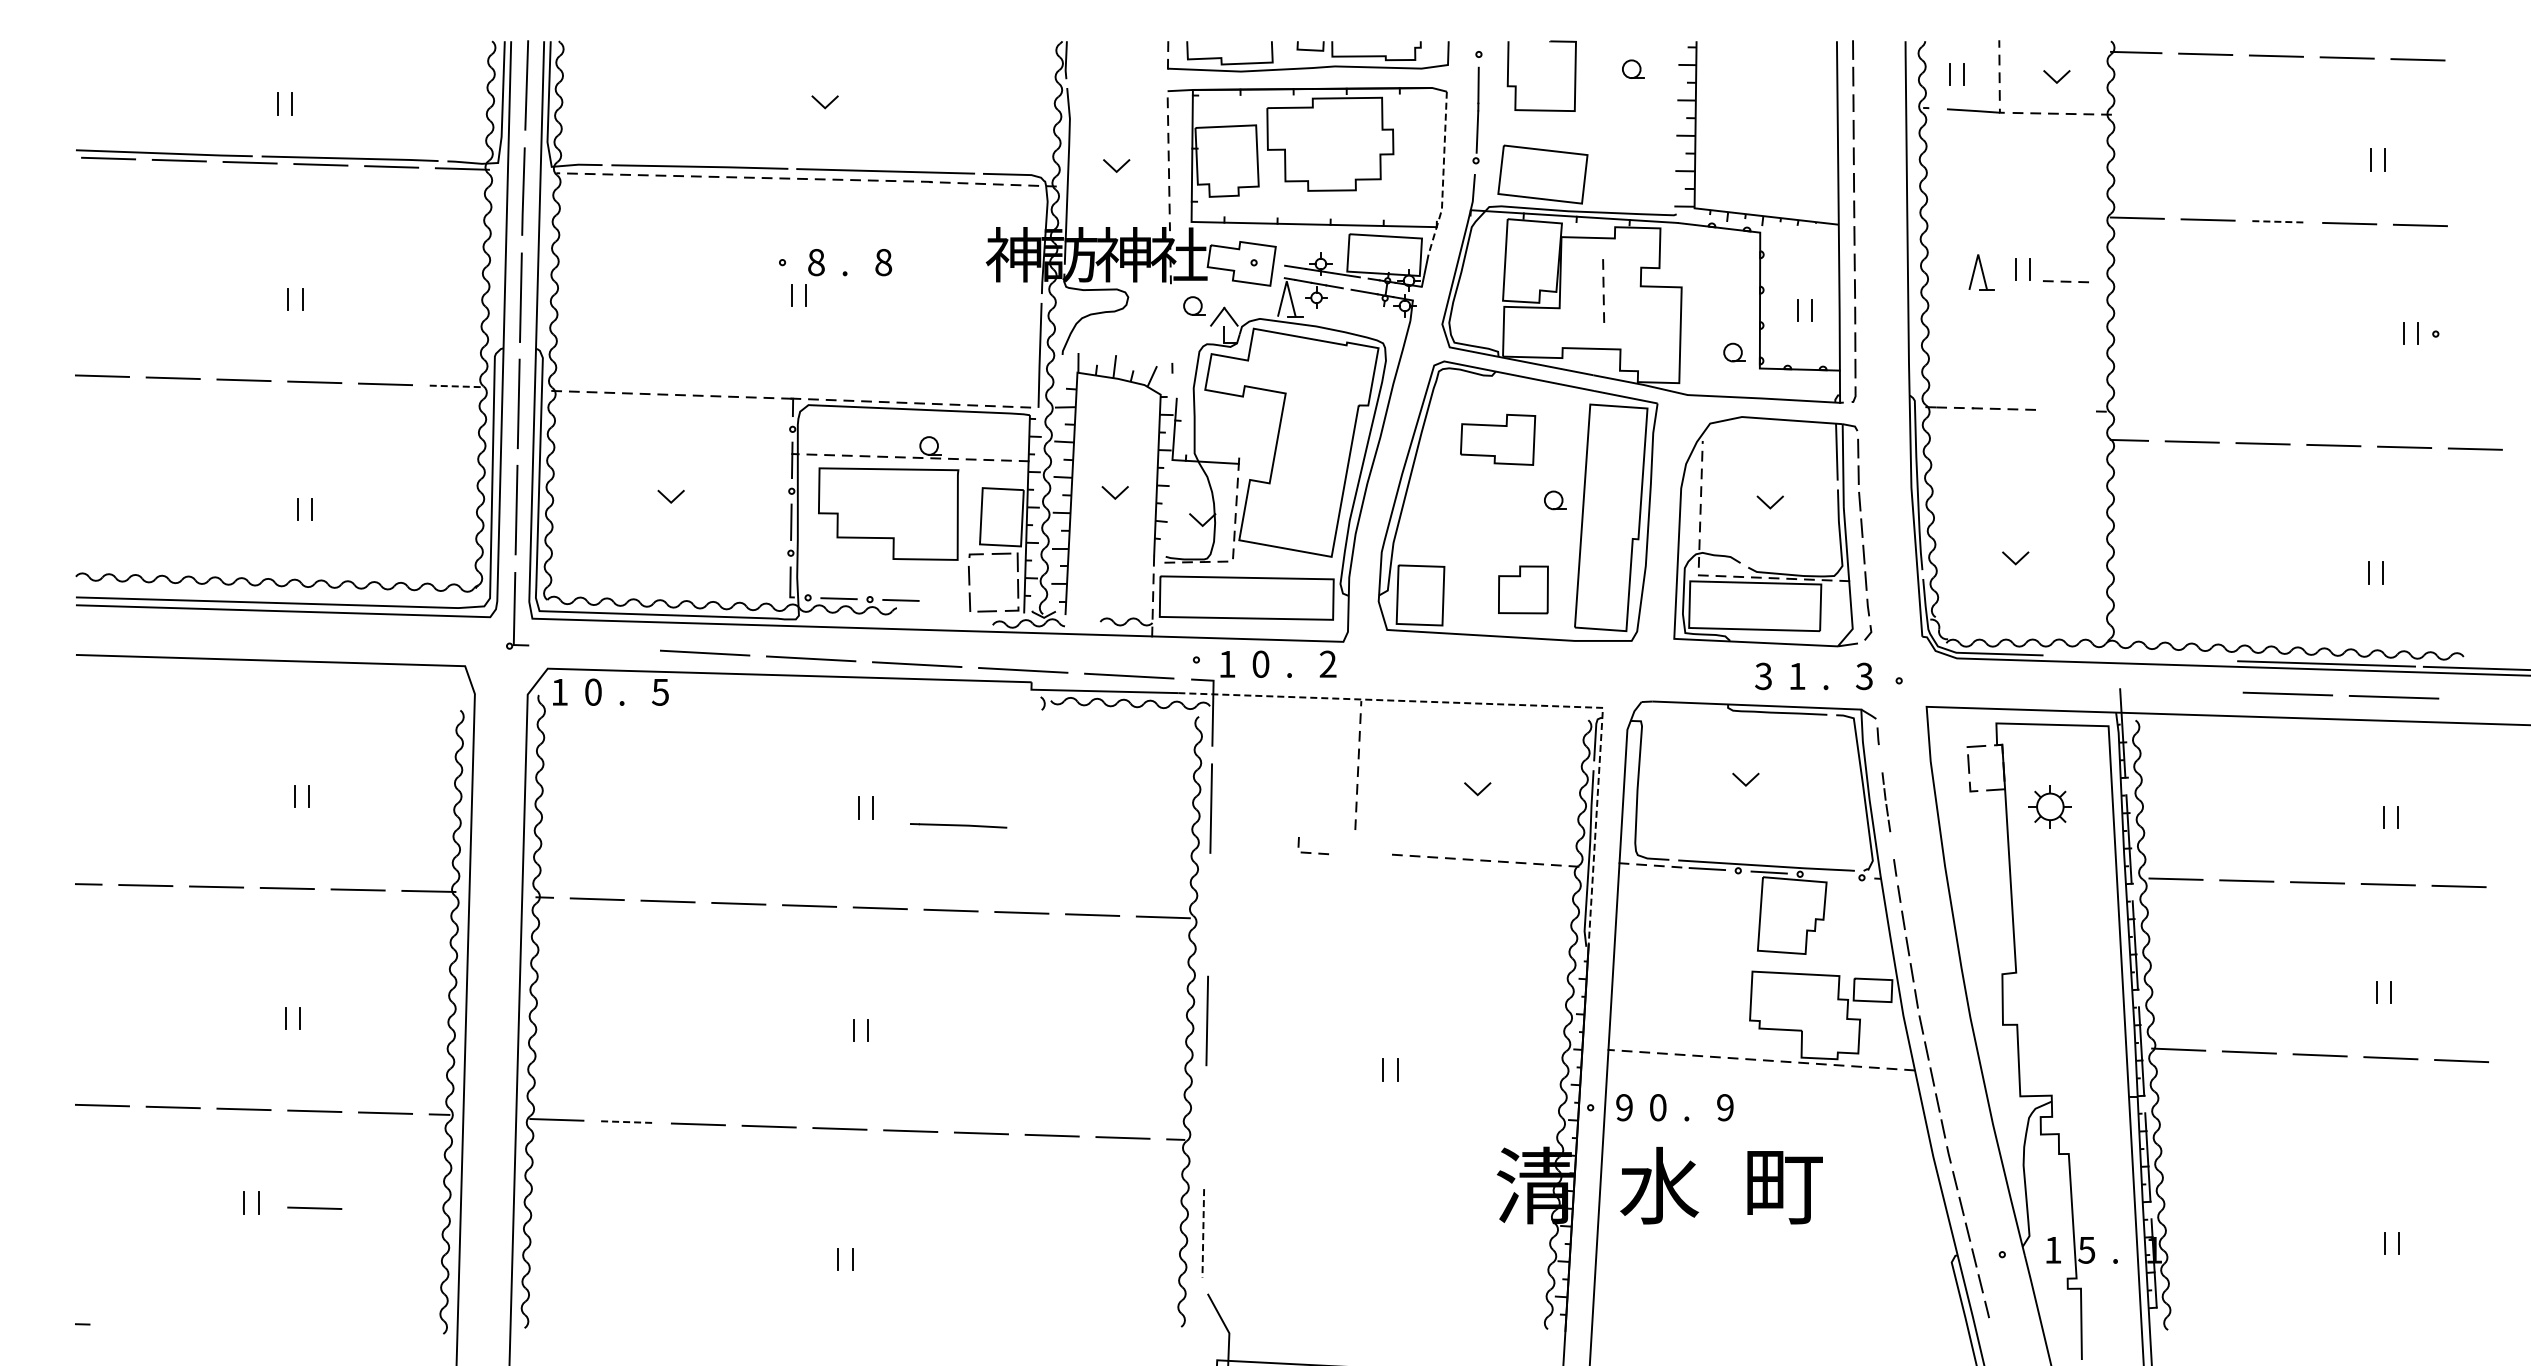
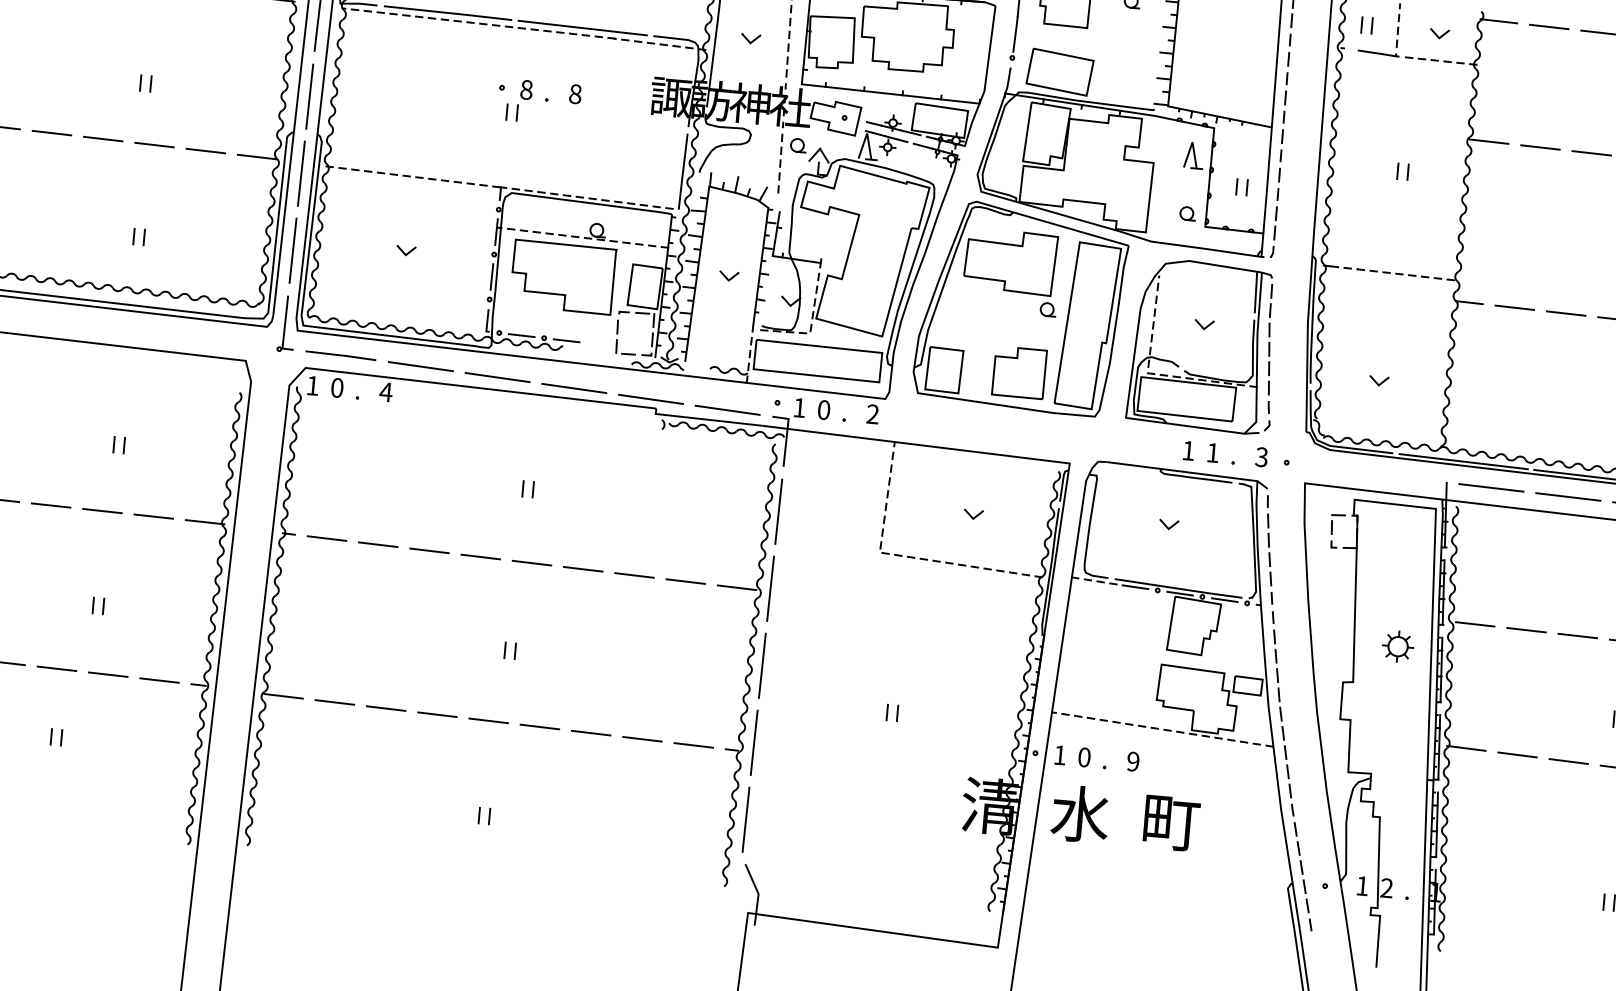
line: (1443, 175) -> (987, 66), dashed -> solid
line: (2278, 221) -> (1591, 153), dashed -> solid
text: (1013, 254) -> (670, 96), 神 -> 諏
part: (1981, 272) -> (1193, 155), moved
part: (2065, 281) -> (1424, 276), moved
part: (1603, 290) -> (780, 156), moved
line: (456, 386) -> (257, 157), dashed -> solid
part: (1497, 439) -> (1010, 261), size x1.67
part: (1523, 589) -> (1019, 372), size x1.43
line: (2140, 657) -> (1463, 461), added
text: (1763, 676) -> (1188, 450), 3 -> 1
line: (2181, 690) -> (1491, 487), added
text: (660, 692) -> (386, 392), 5 -> 4
line: (1510, 704) -> (1002, 455), dashed -> solid
part: (1886, 802) -> (1269, 550), size x1.67
part: (2049, 806) -> (1397, 646), moved
line: (958, 825) -> (340, 355), moved
part: (1311, 852) -> (889, 553), moved
line: (1830, 876) -> (1224, 600), added
line: (1209, 914) -> (770, 588), added
text: (1624, 1107) -> (1060, 755), 9 -> 1
line: (627, 1122) -> (334, 702), dashed -> solid
line: (1205, 1126) -> (754, 742), added
line: (314, 1207) -> (101, 744), removed
line: (1203, 1233) -> (746, 819), dashed -> solid
text: (2086, 1249) -> (1386, 887), 5 -> 2

